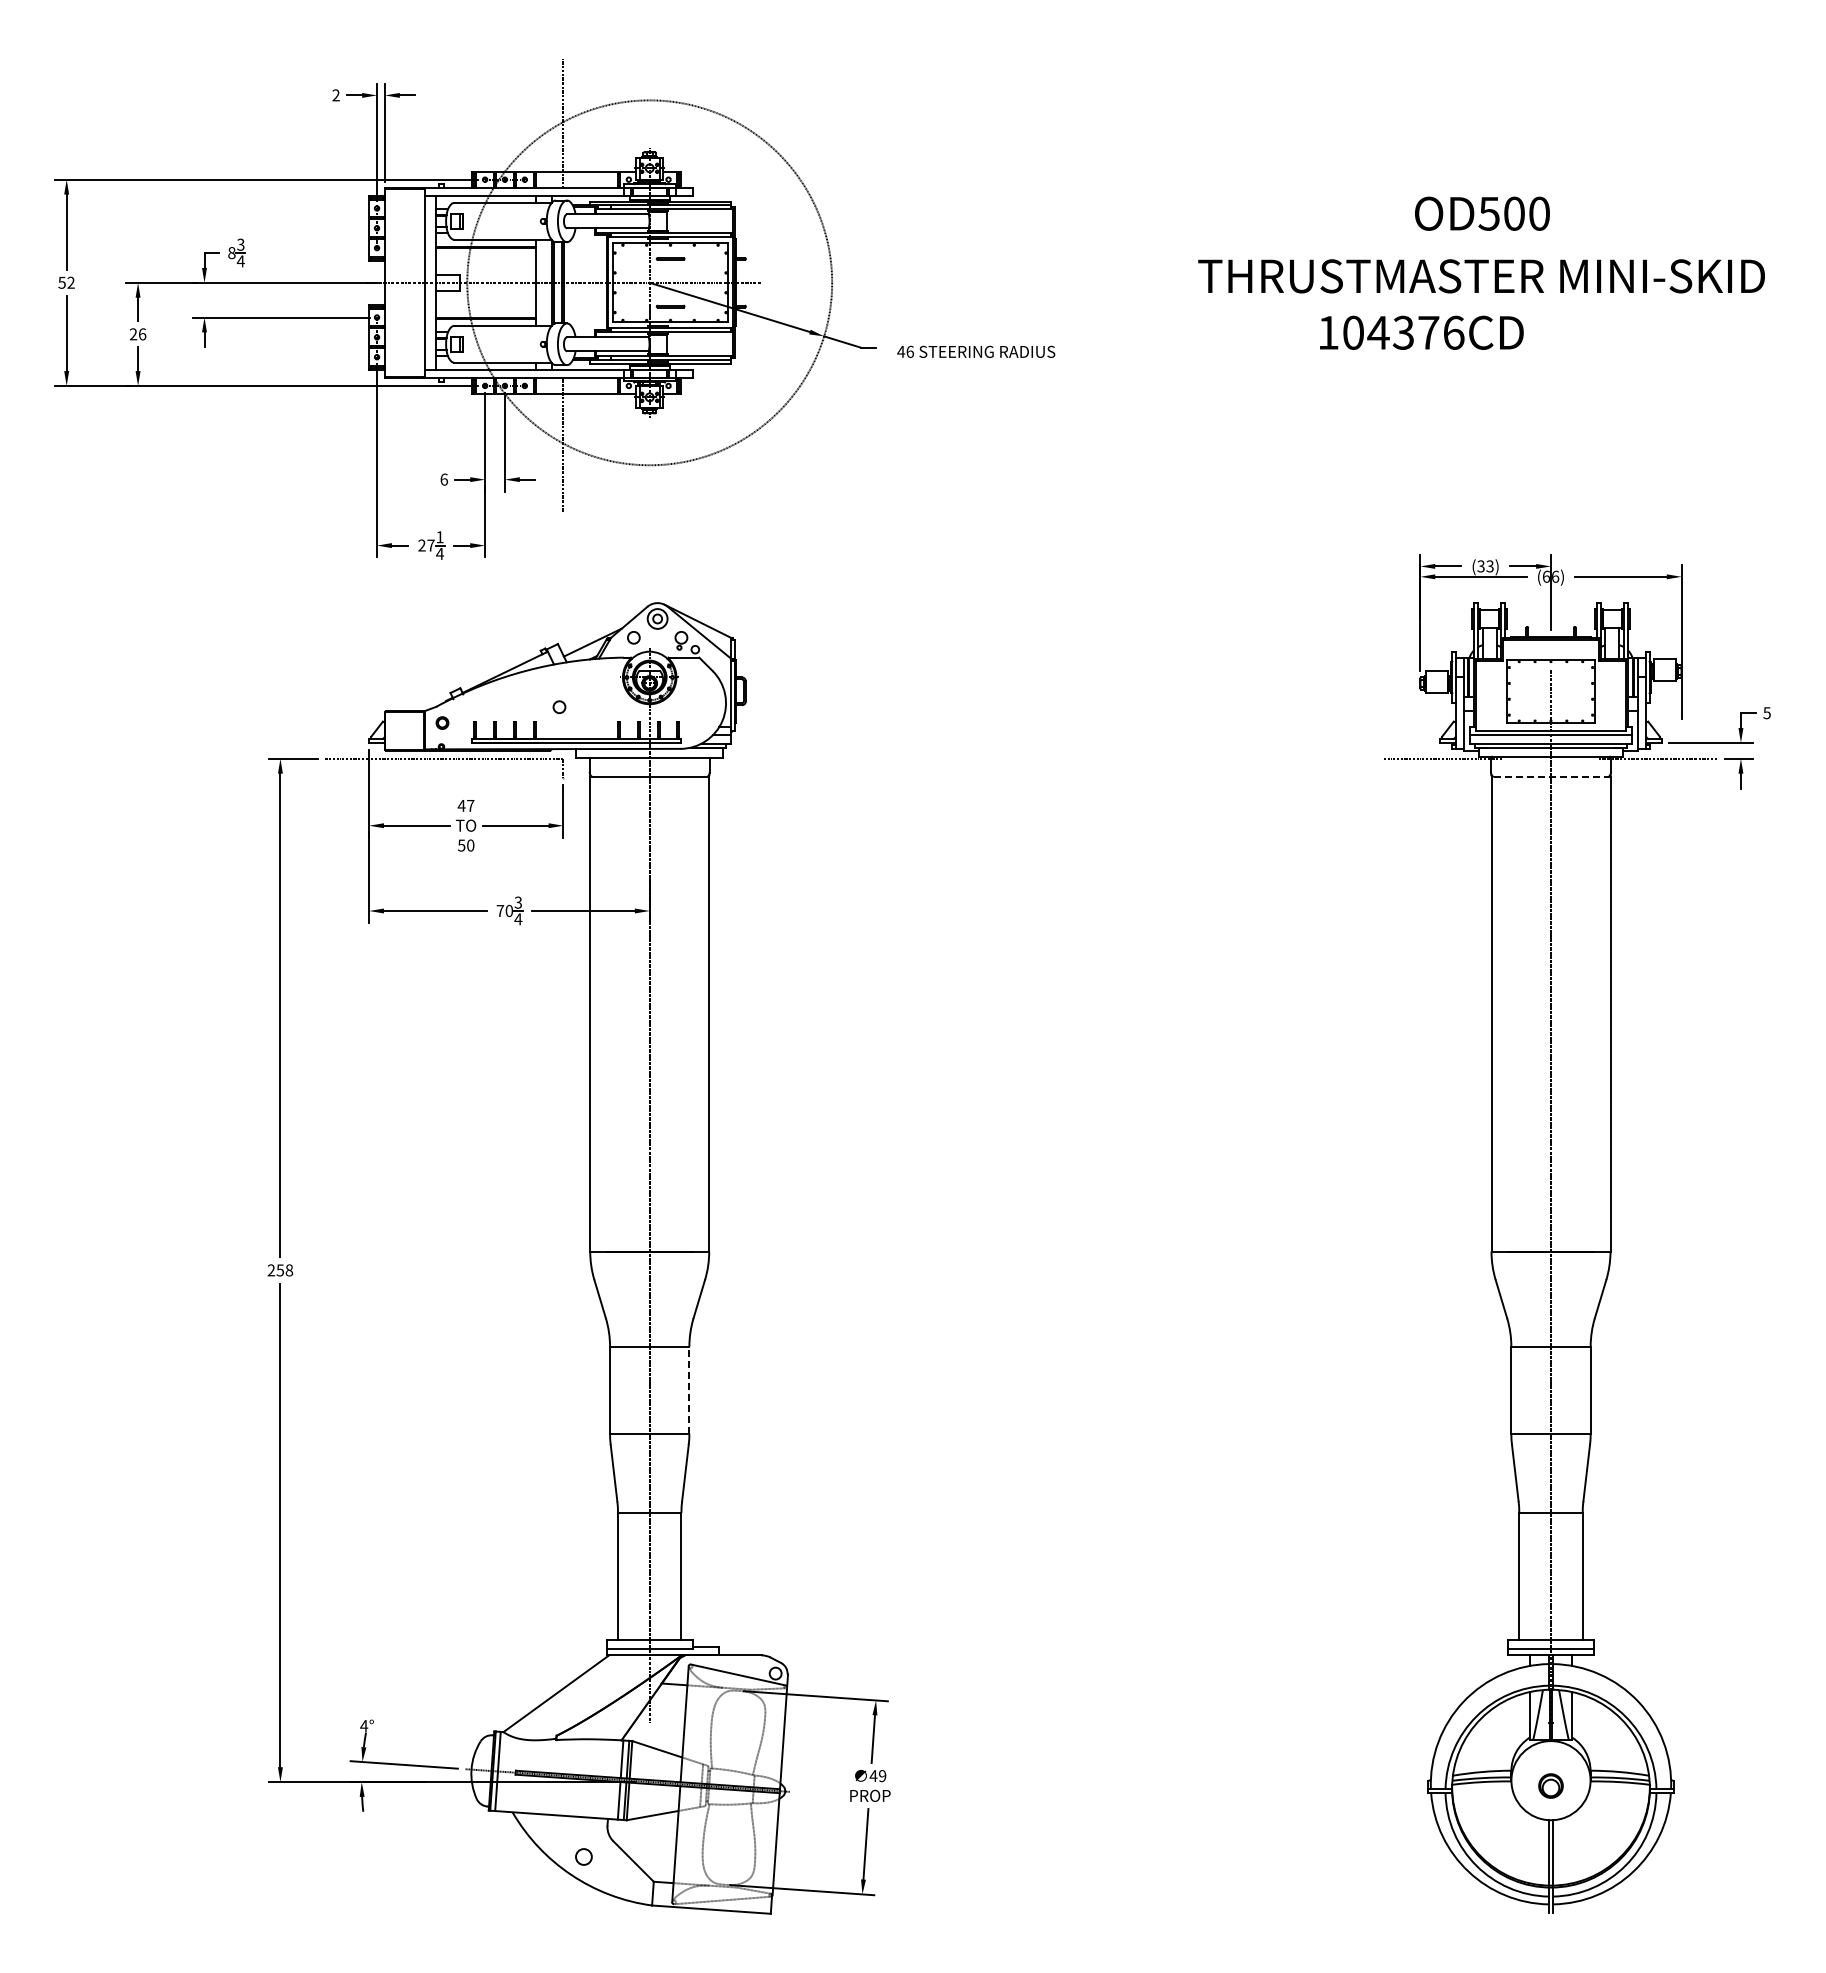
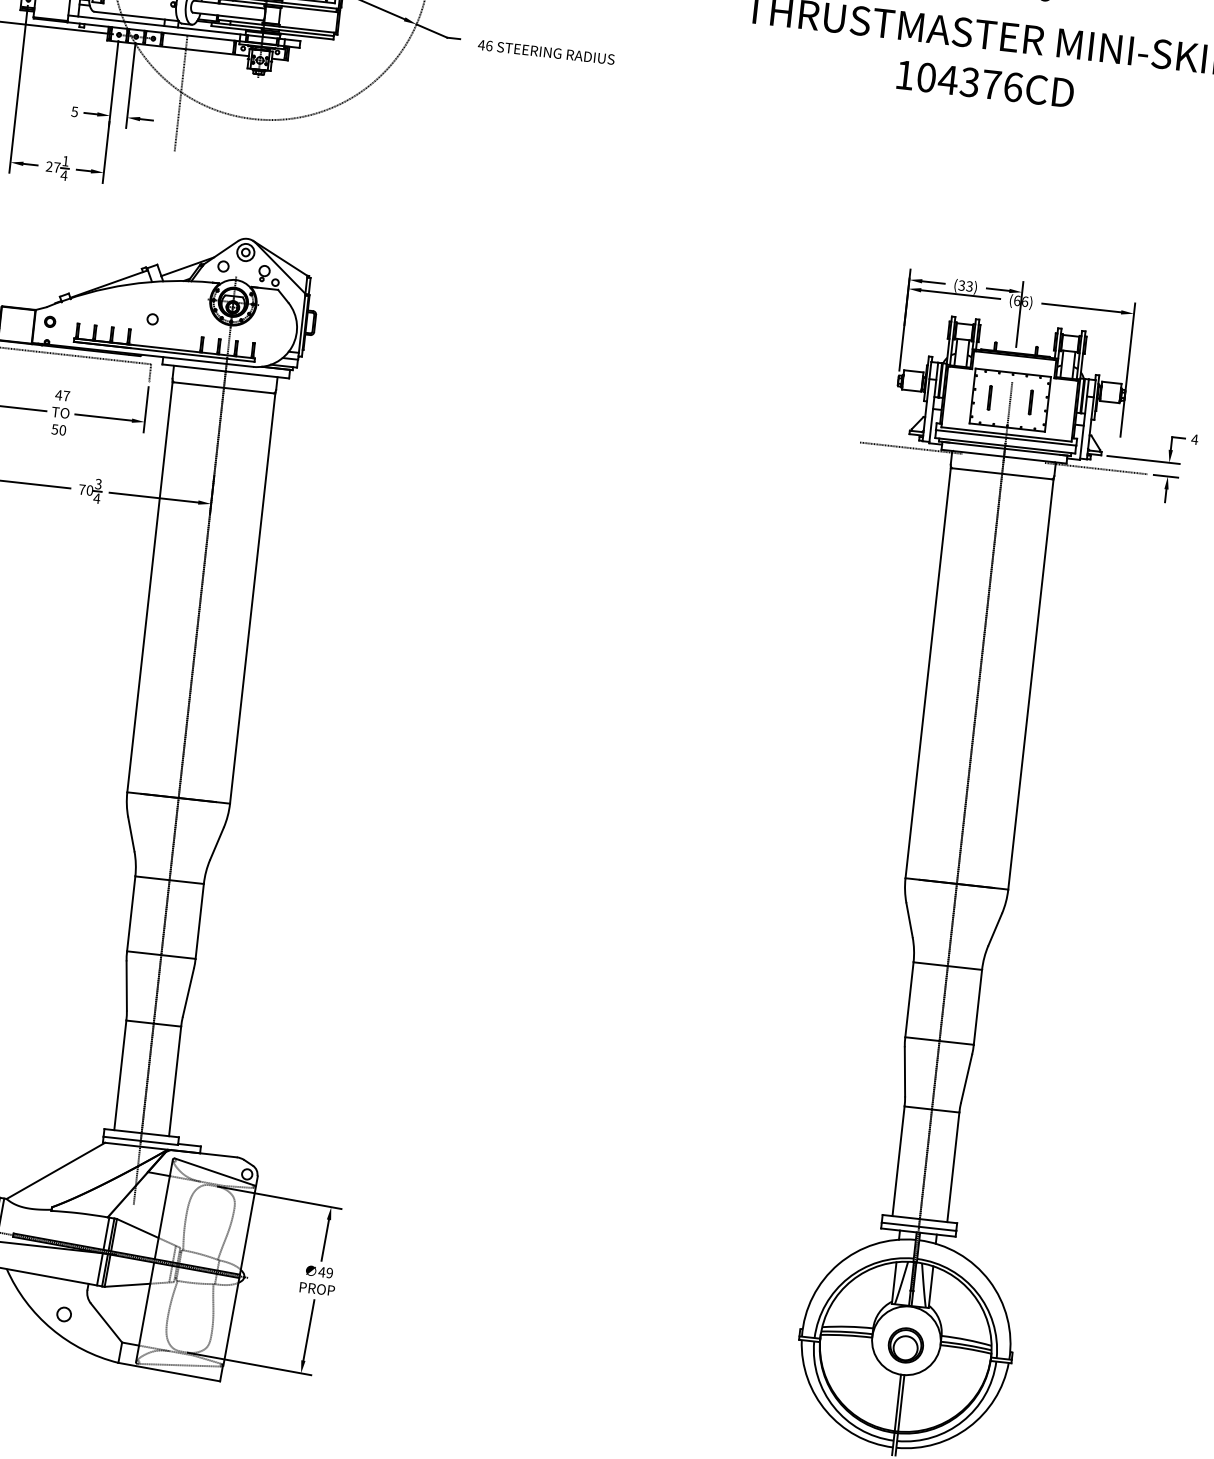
text: (1421, 332) -> (985, 83), moved
text: (443, 479) -> (74, 111), 6 -> 5
line: (1526, 691) -> (989, 397), added
line: (1574, 691) -> (1030, 402), added
text: (1767, 713) -> (1195, 439), 5 -> 4
line: (1550, 776) -> (1001, 473), dashed -> solid
line: (689, 1389) -> (199, 920), dashed -> solid
part: (1550, 1785) -> (905, 1344), size x1.67

